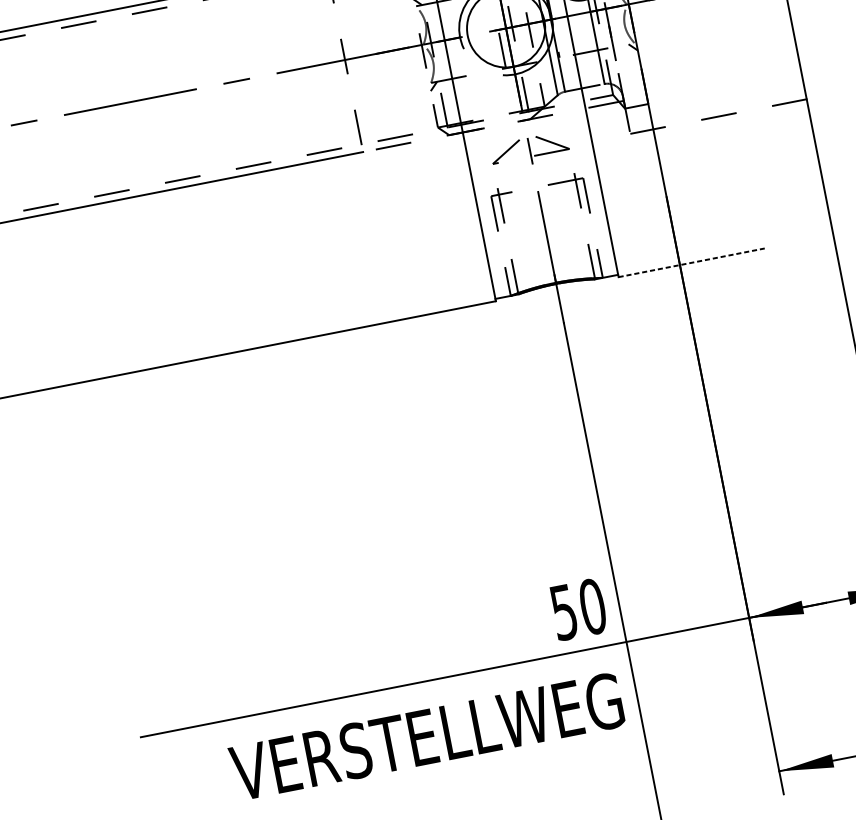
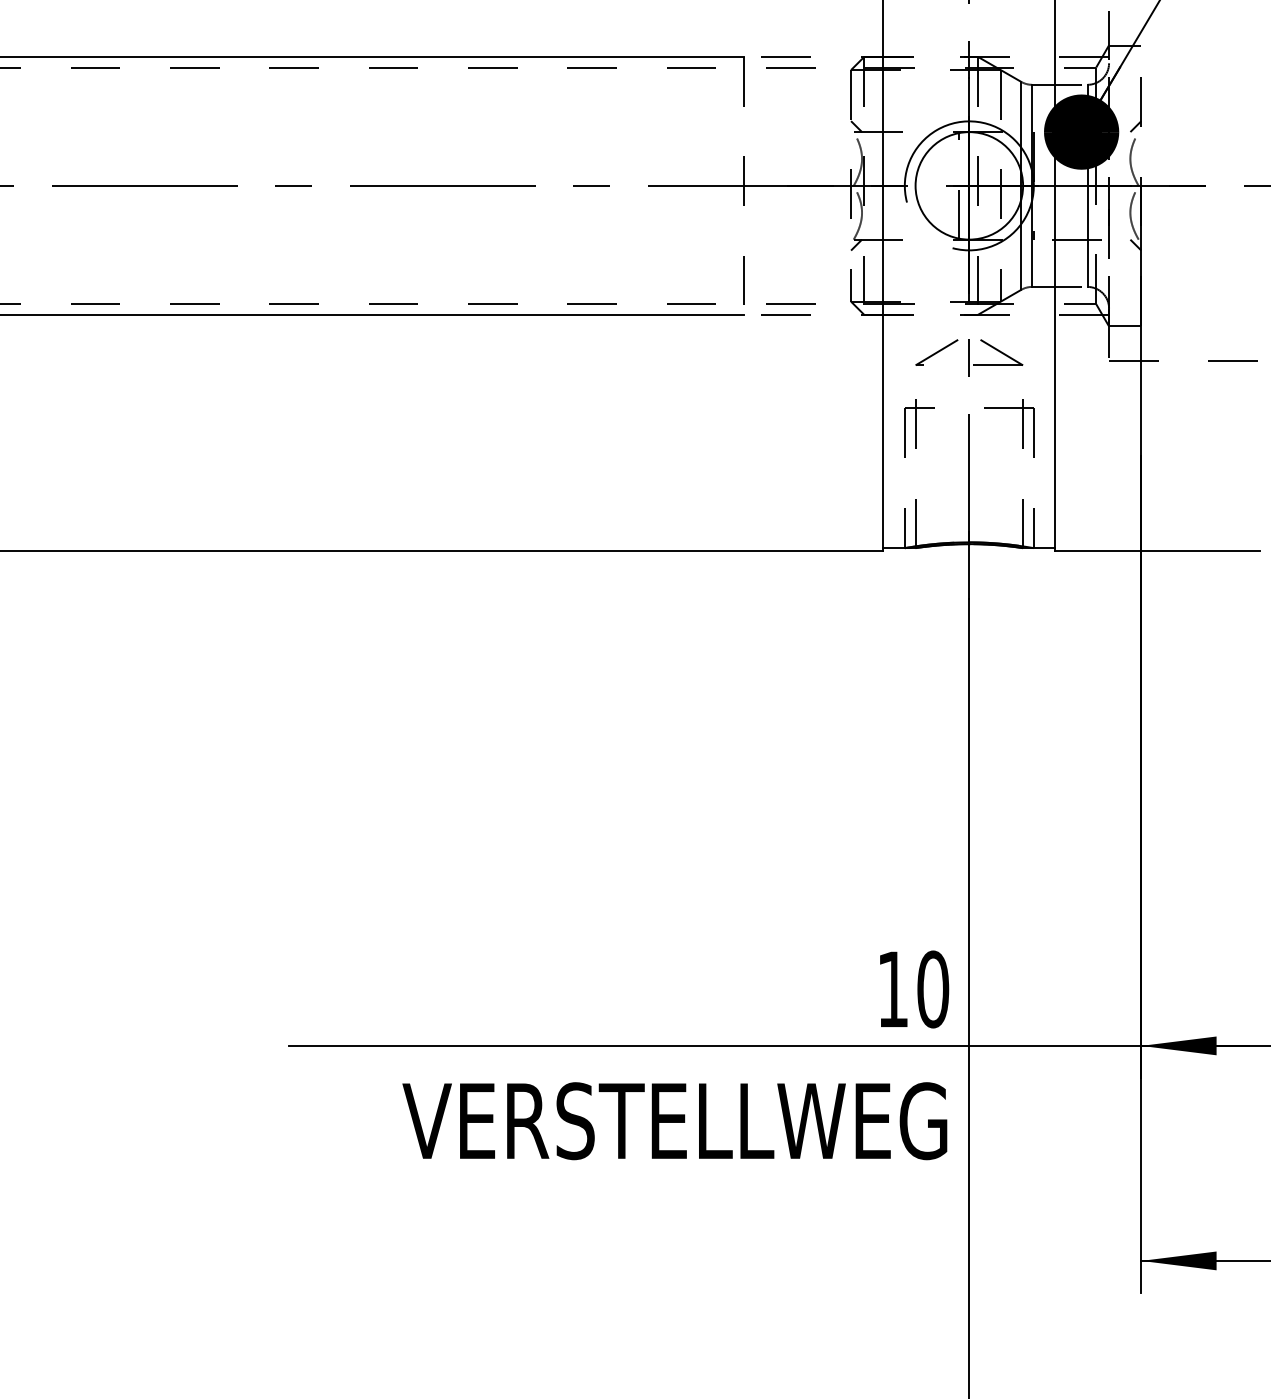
line: (692, 262) -> (1158, 551), dashed -> solid
text: (563, 612) -> (892, 989), 50 -> 10

